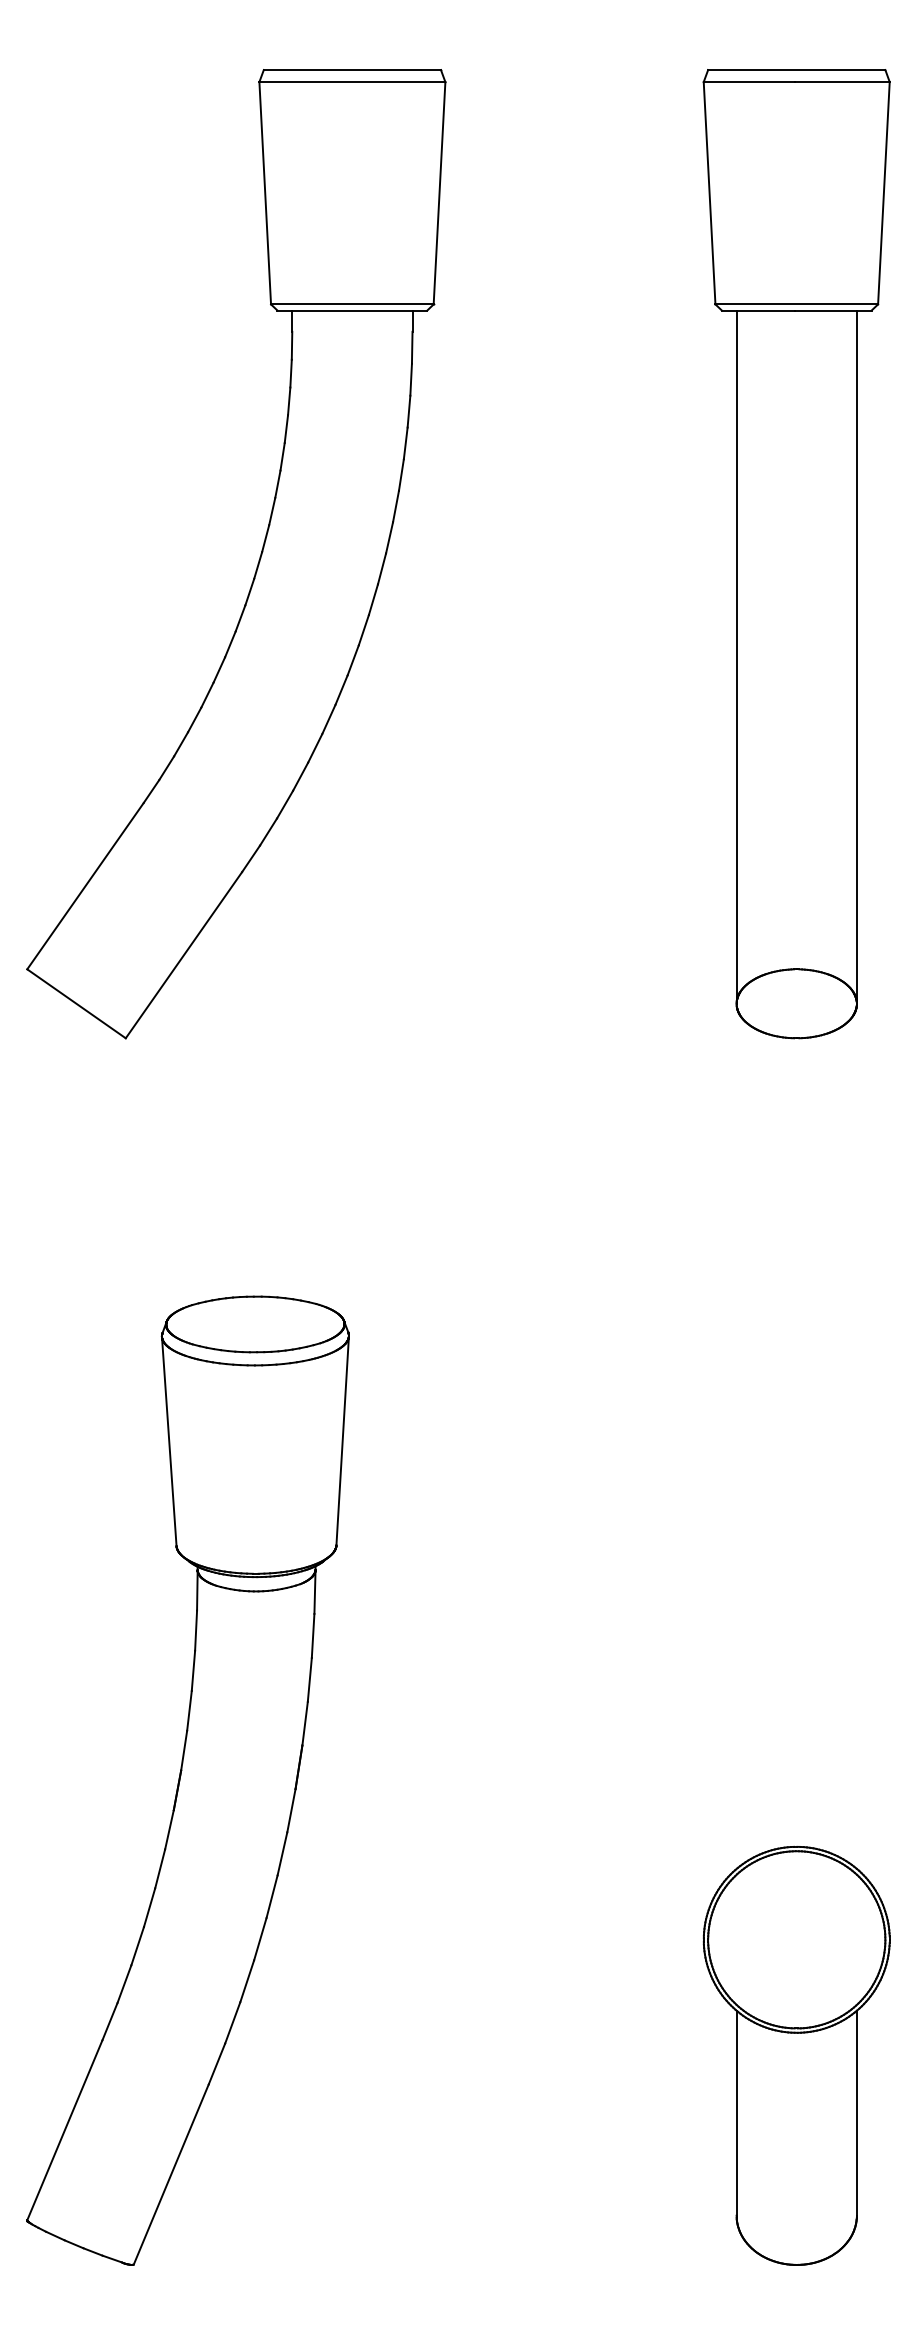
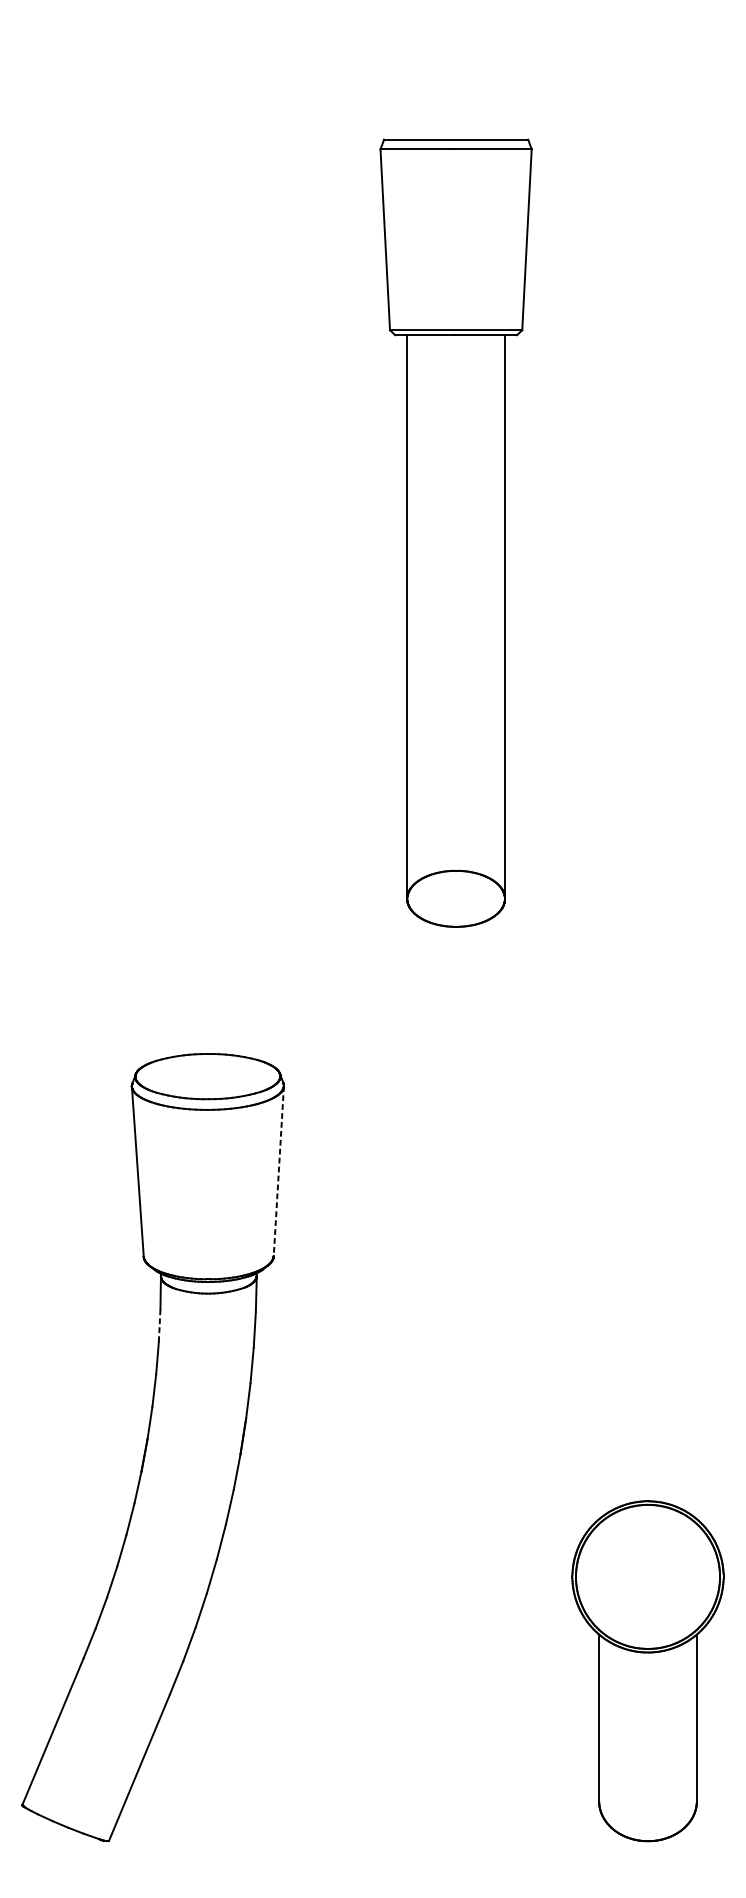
part: (796, 554) -> (455, 533), moved
part: (258, 560) -> (210, 455), removed
line: (342, 1440) -> (278, 1170), solid -> dashed
line: (196, 1630) -> (159, 1325), solid -> dashed

